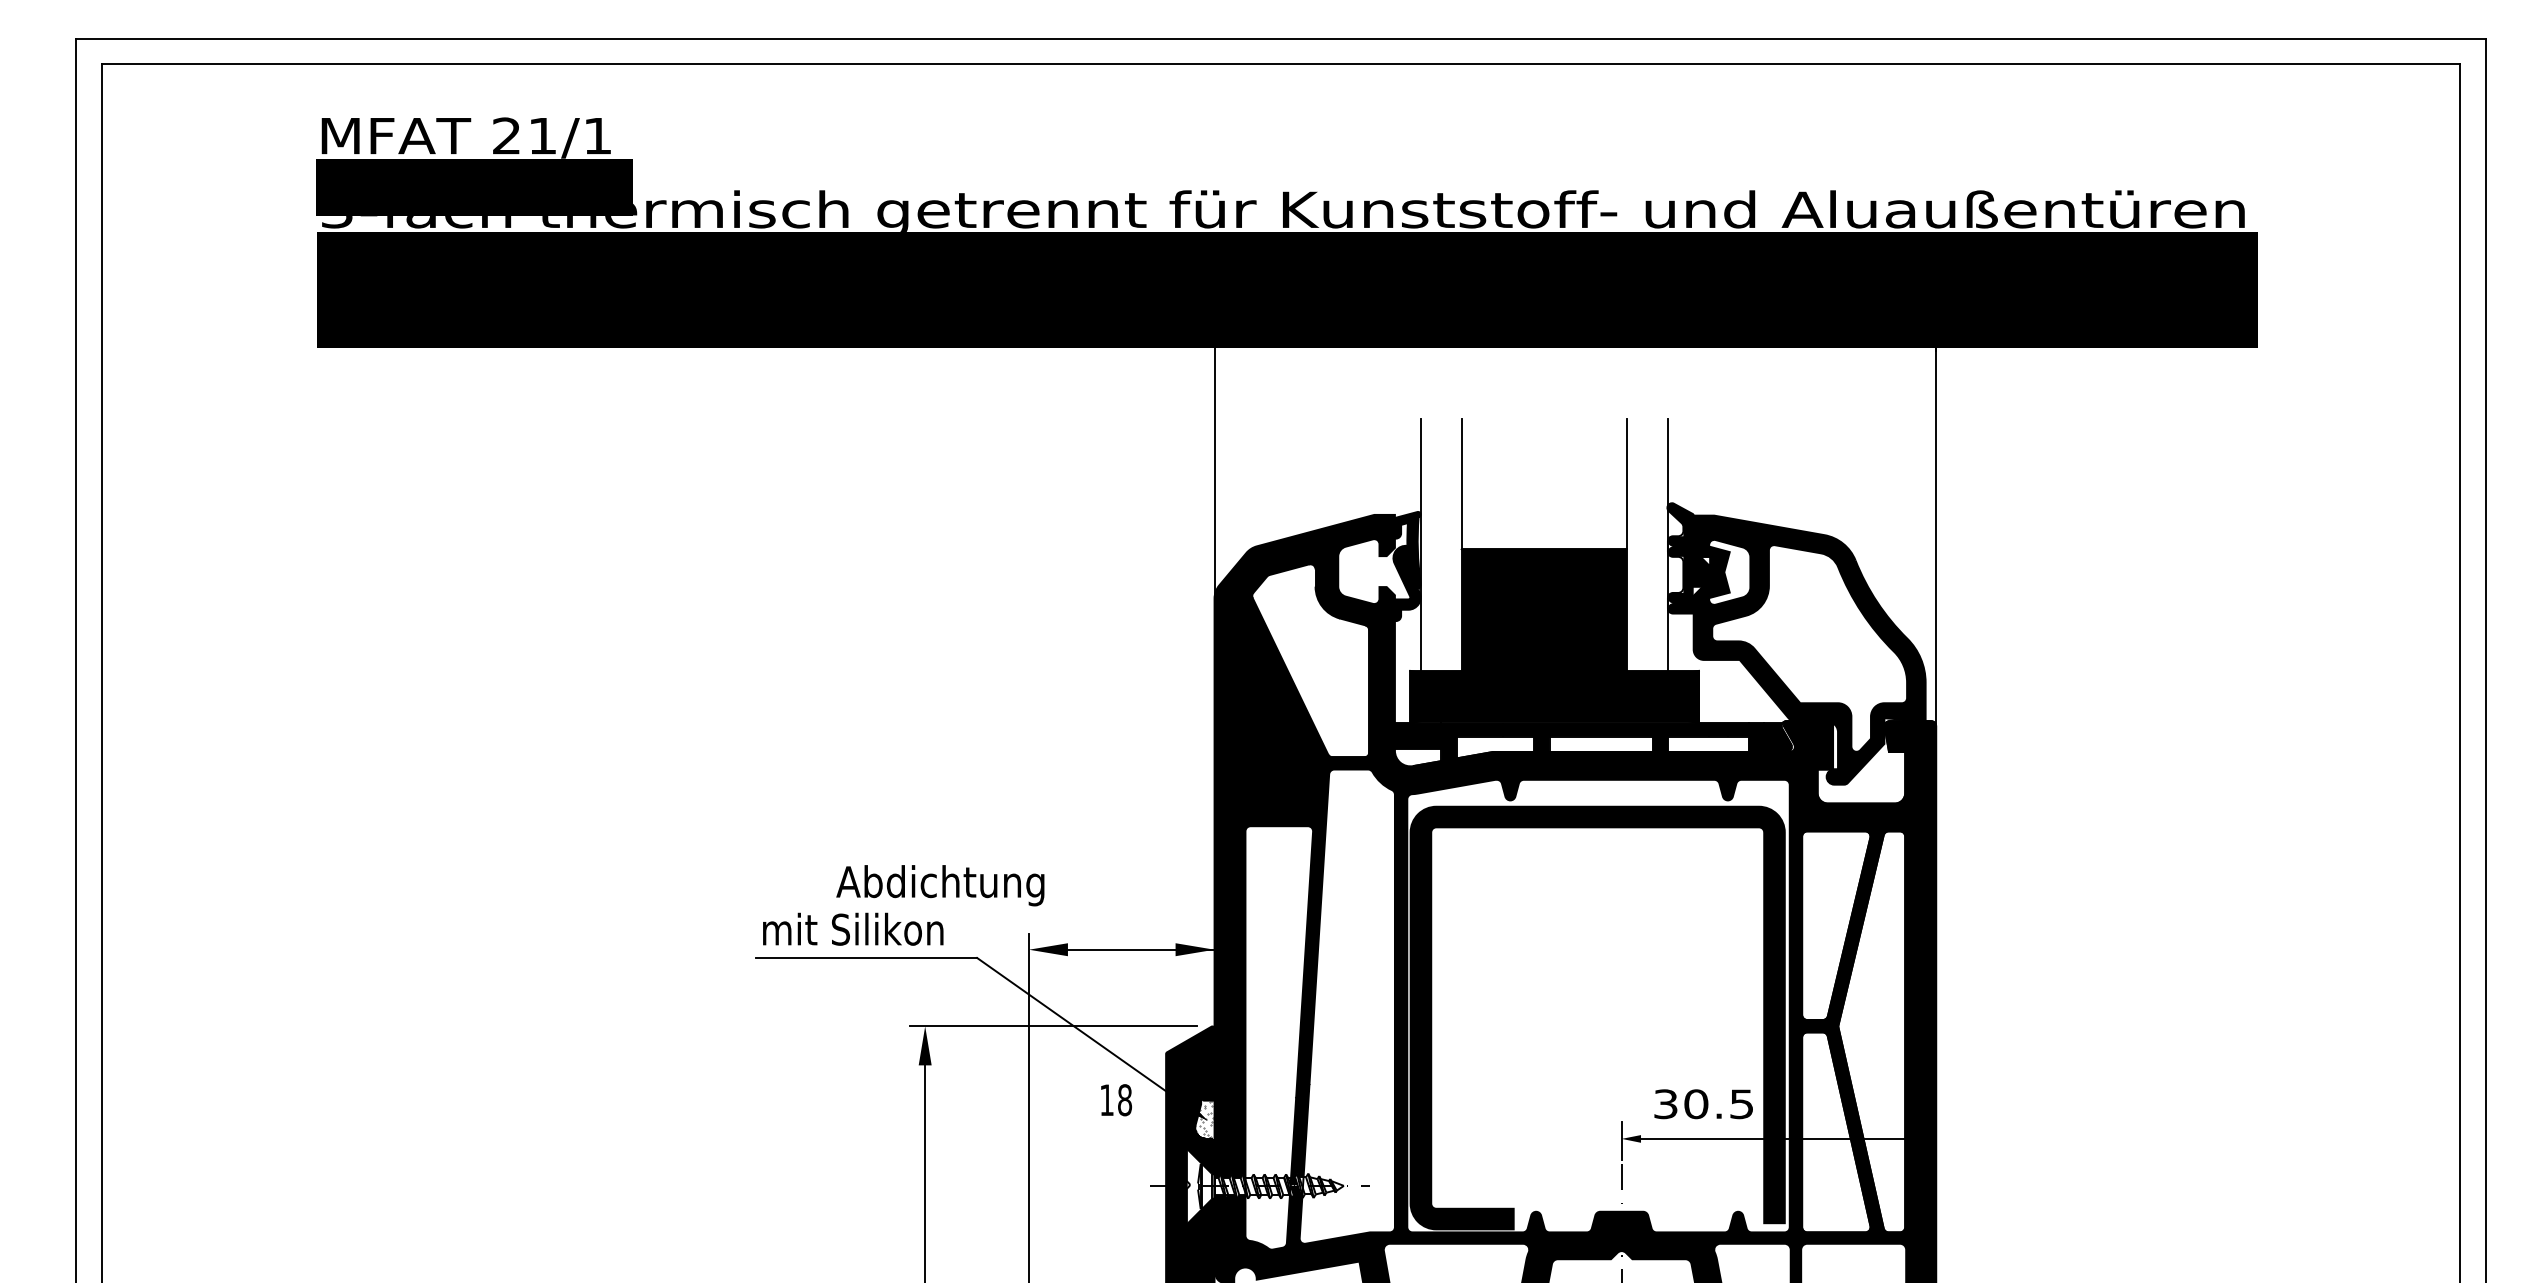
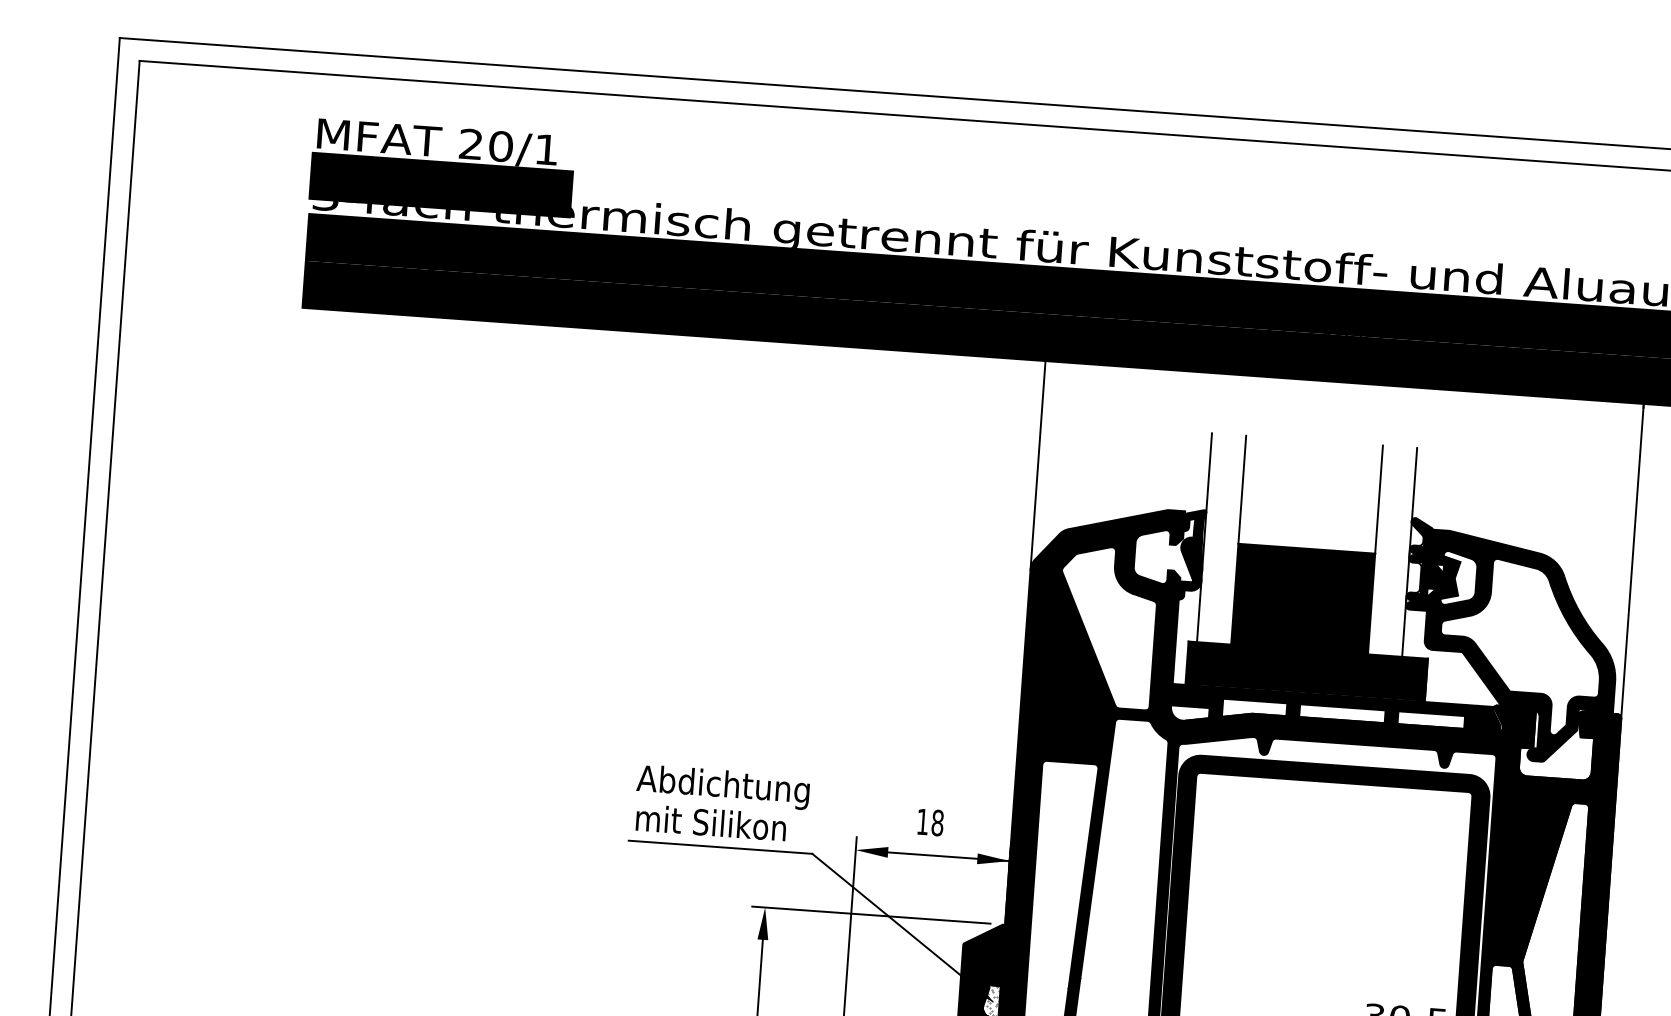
text: (542, 135) -> (500, 146), 21/1 -> 20/1
text: (940, 885) -> (723, 787), moved
text: (1116, 1100) -> (930, 822), moved

